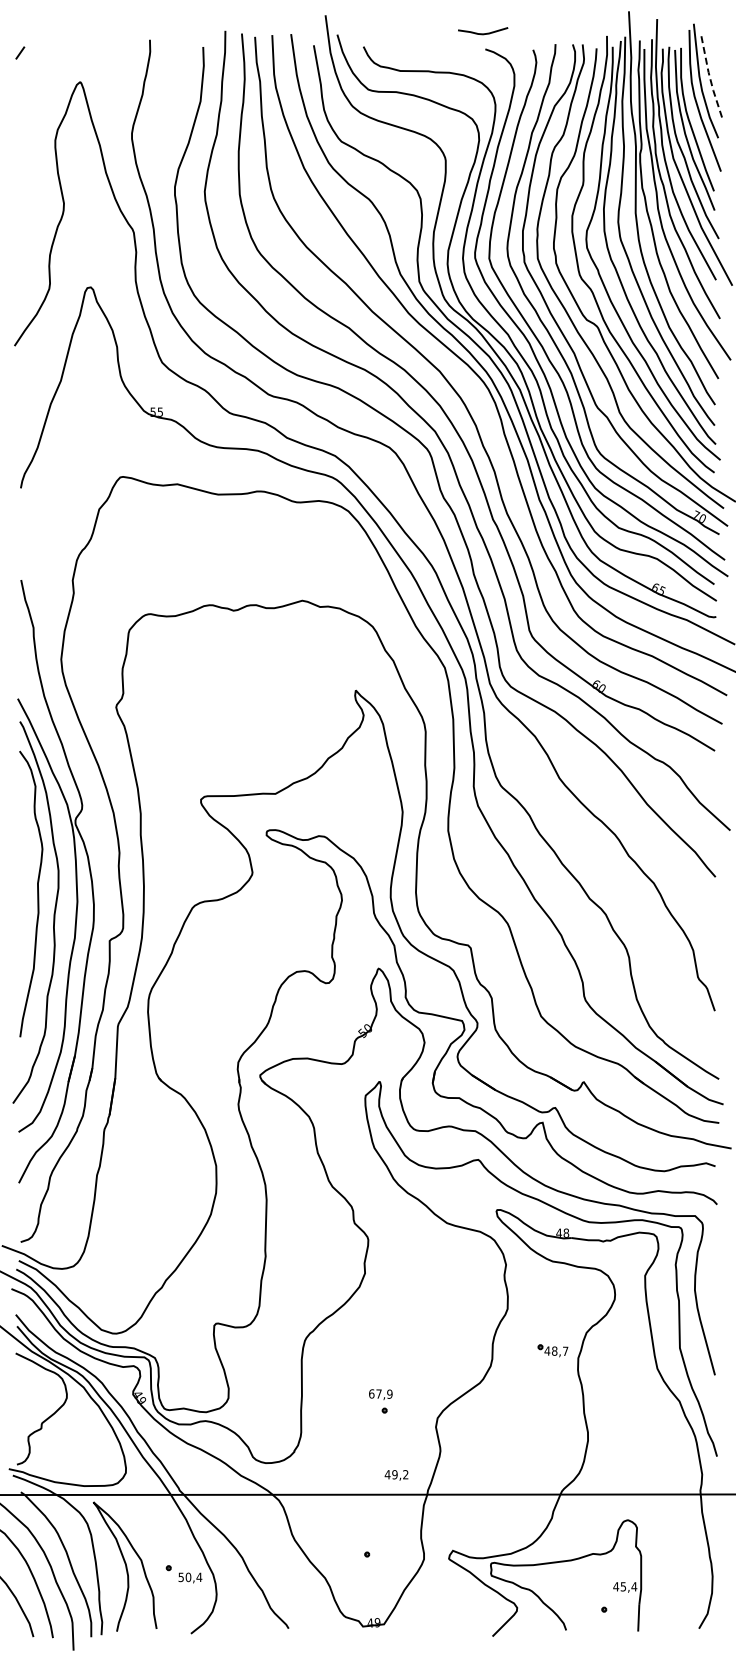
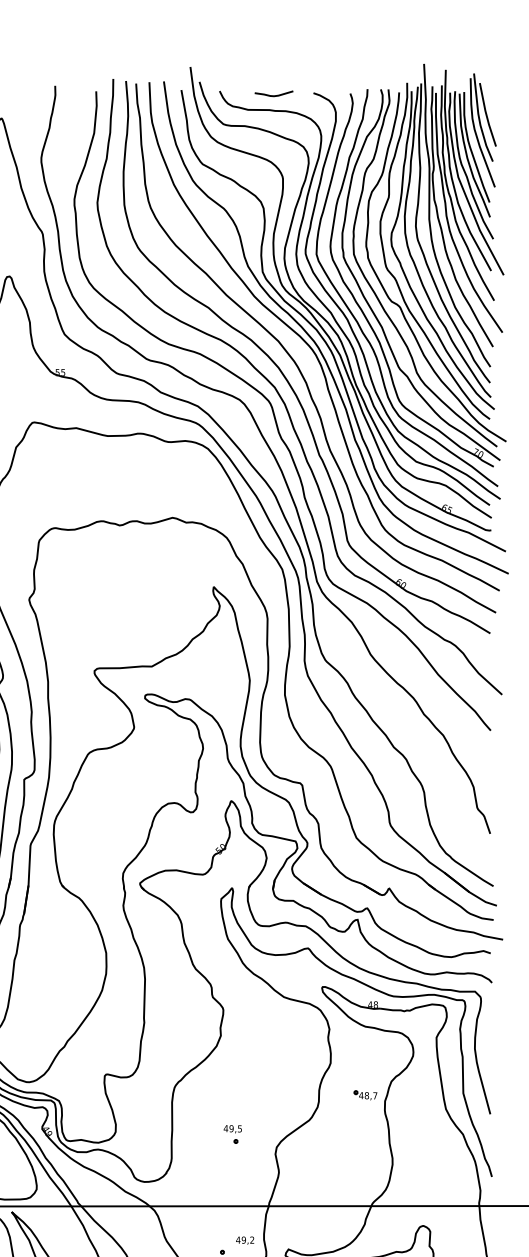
curve: (483, 33) -> (274, 95), moved
line: (710, 78) -> (486, 115), dashed -> solid
text: (380, 1393) -> (232, 1128), 67,9 -> 49,5
text: (396, 1475) -> (245, 1240), moved

